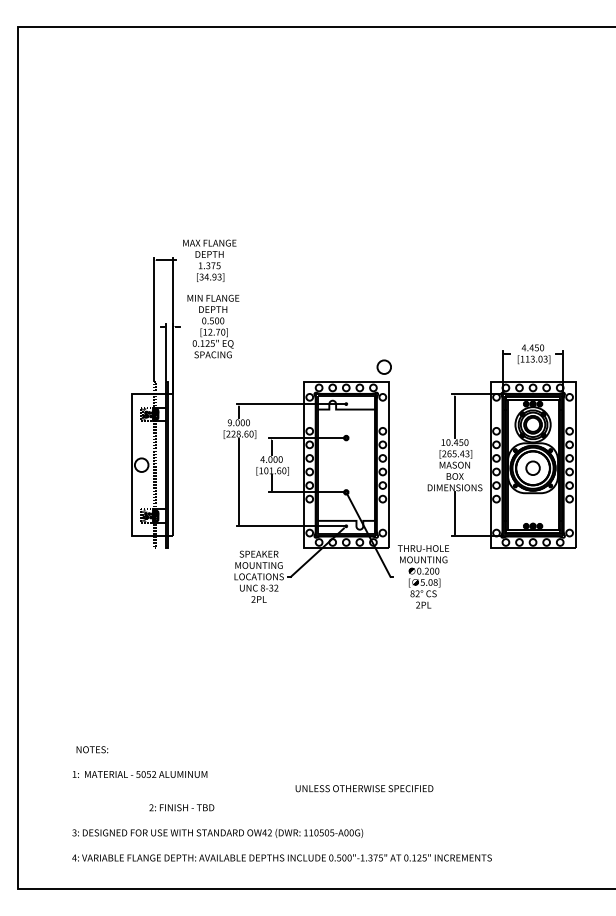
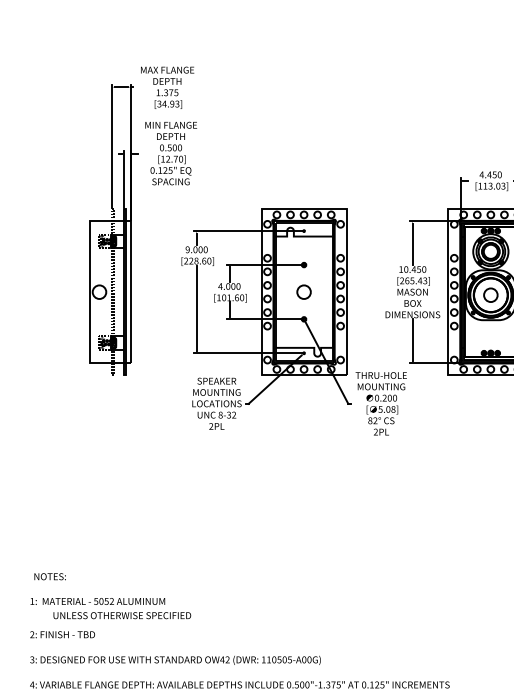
circle: (383, 366) -> (303, 291), moved
text: (364, 788) -> (122, 615), moved
text: (181, 807) -> (62, 634), moved

